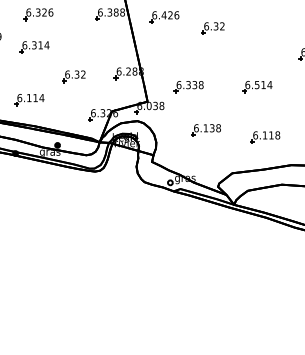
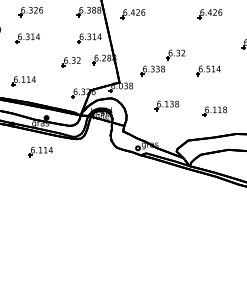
part: (259, 17) -> (210, 14), added
part: (212, 28) -> (175, 54), moved
part: (110, 47) -> (89, 38), added
part: (73, 76) -> (70, 62), moved
part: (50, 187) -> (40, 152), added

